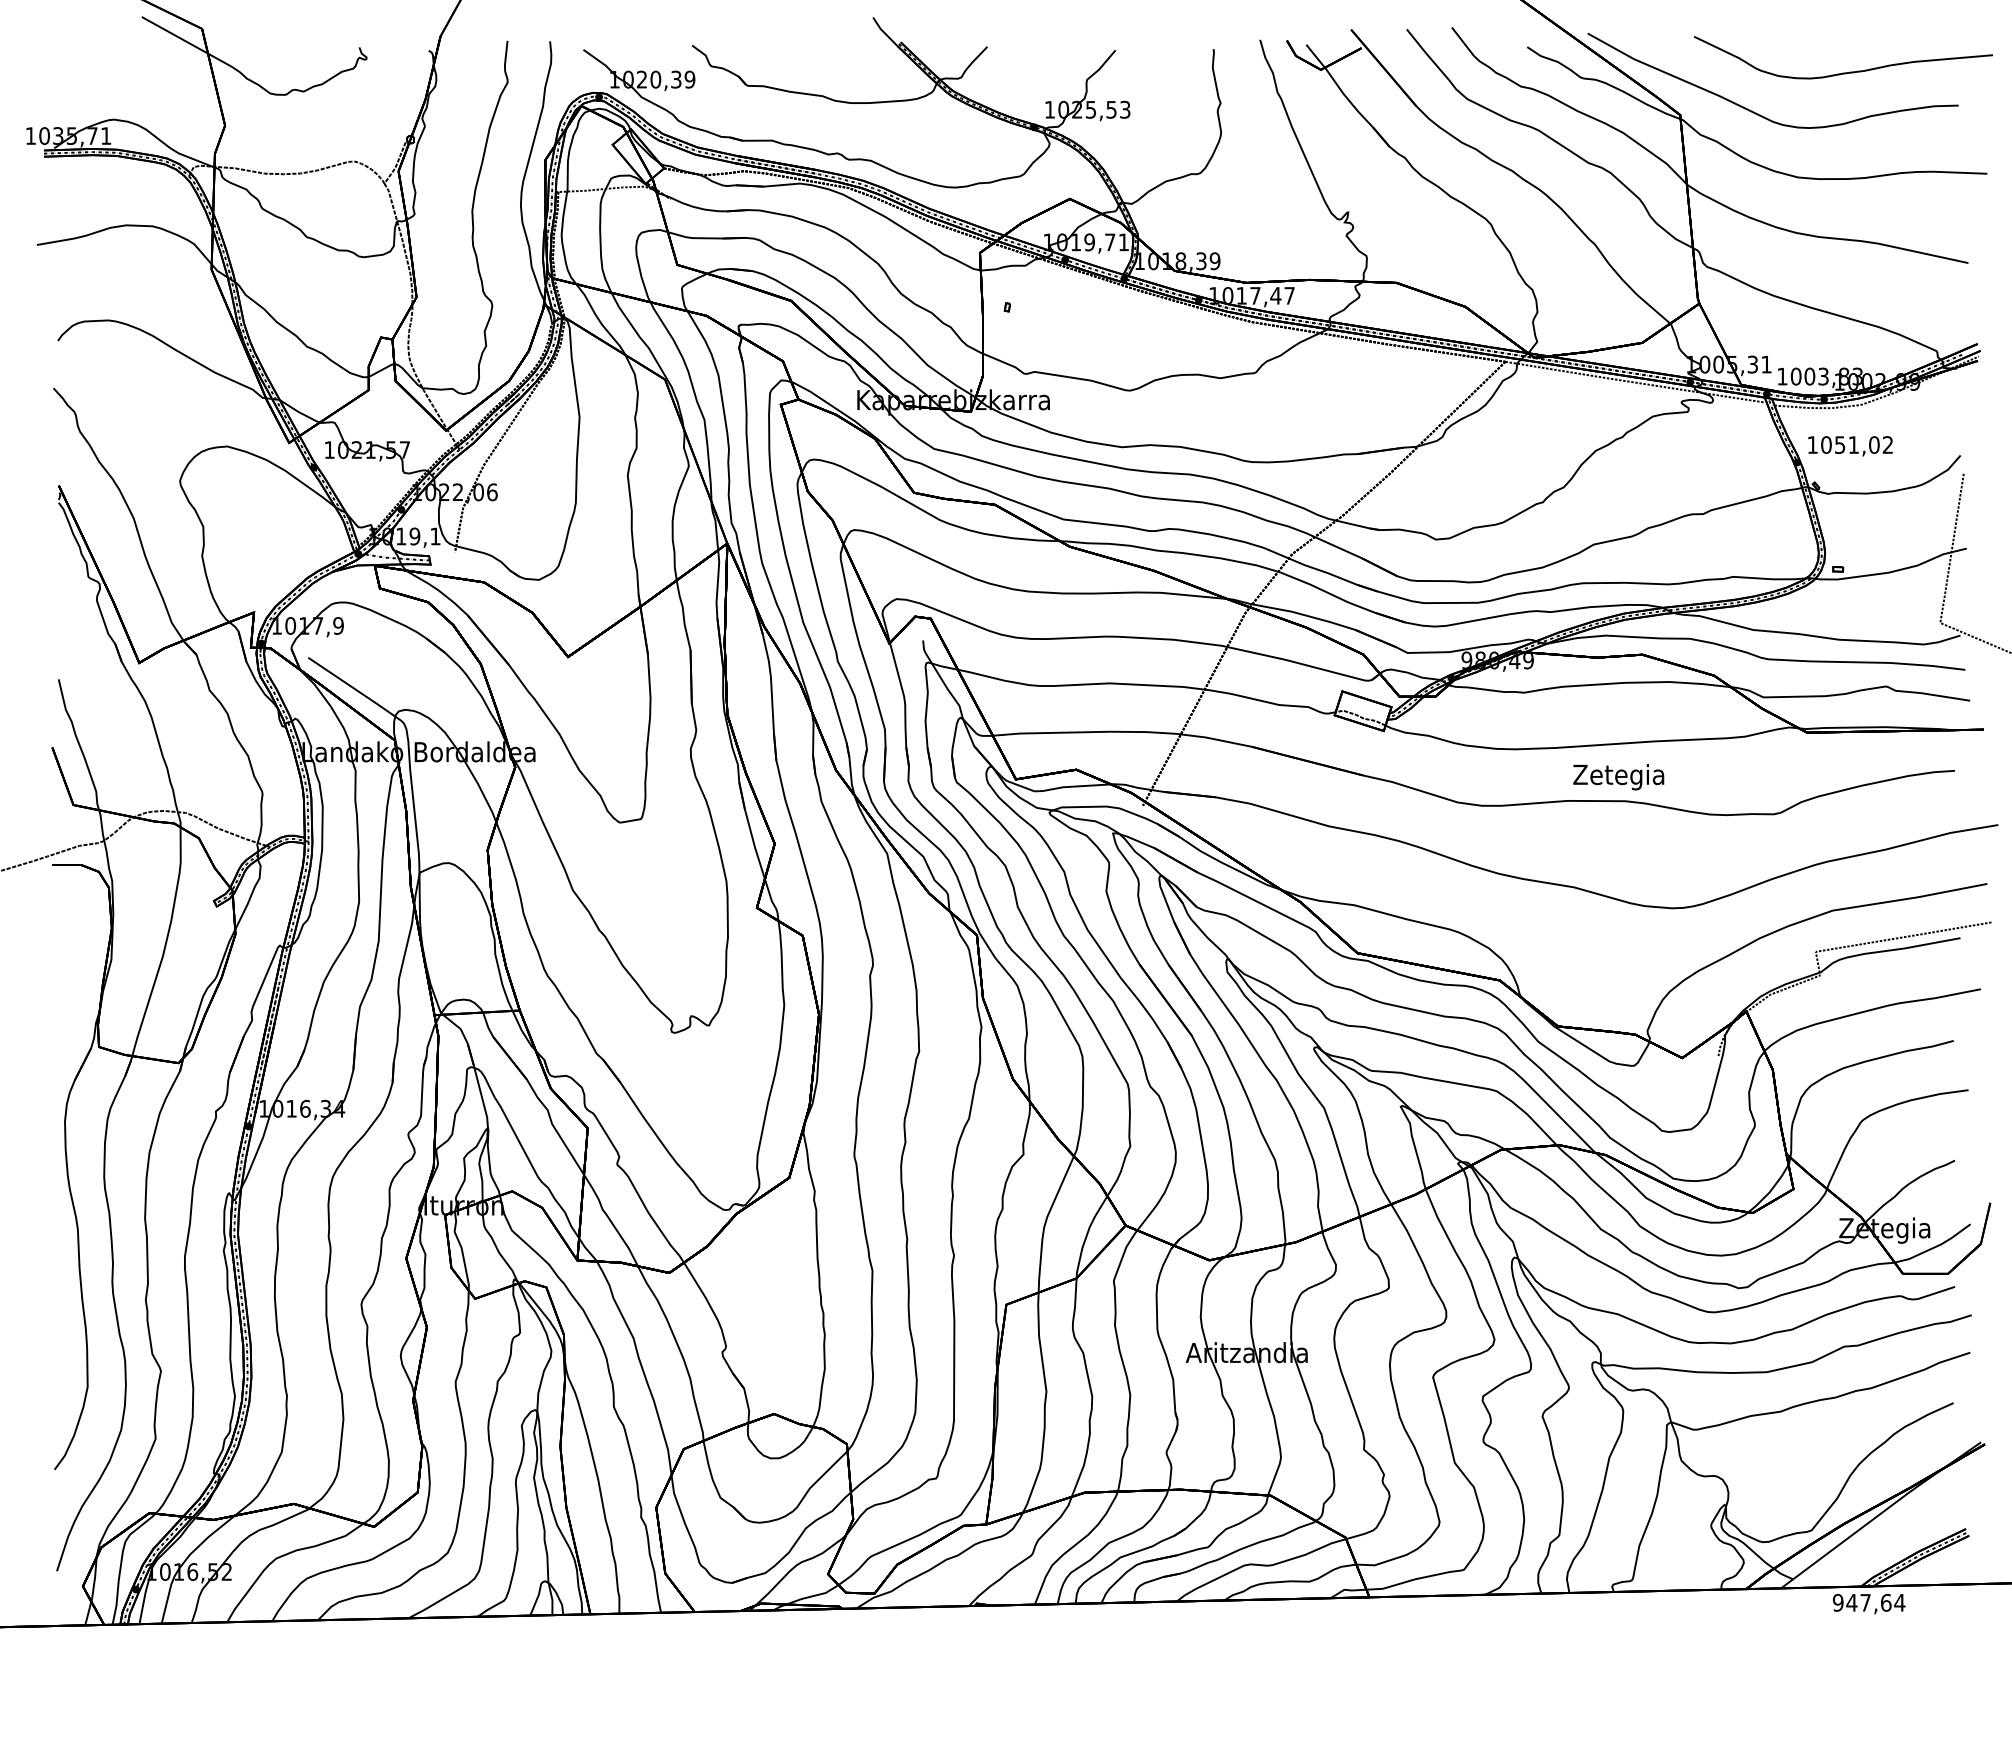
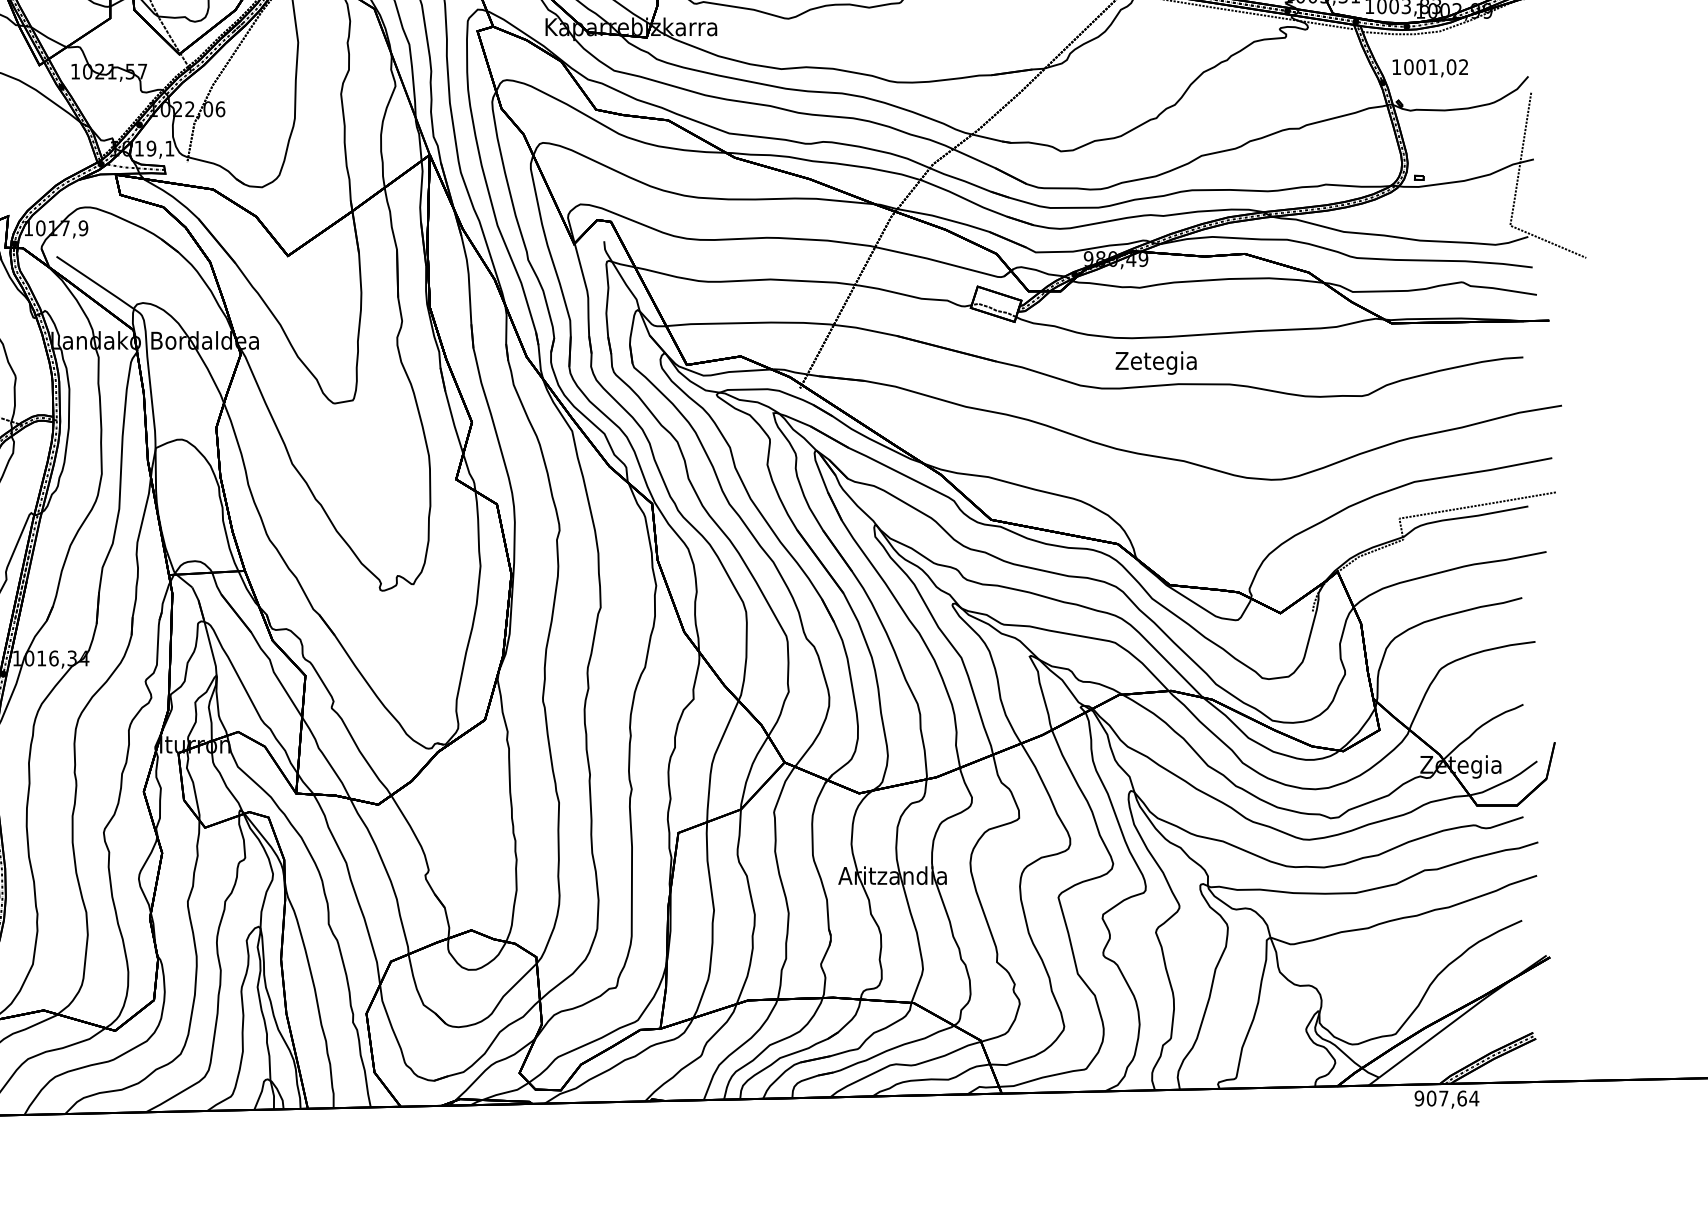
text: (1839, 445) -> (1420, 67), 1051,02 -> 1001,02
text: (1618, 777) -> (1155, 363), moved
text: (1851, 1602) -> (1431, 1098), 947,64 -> 907,64

